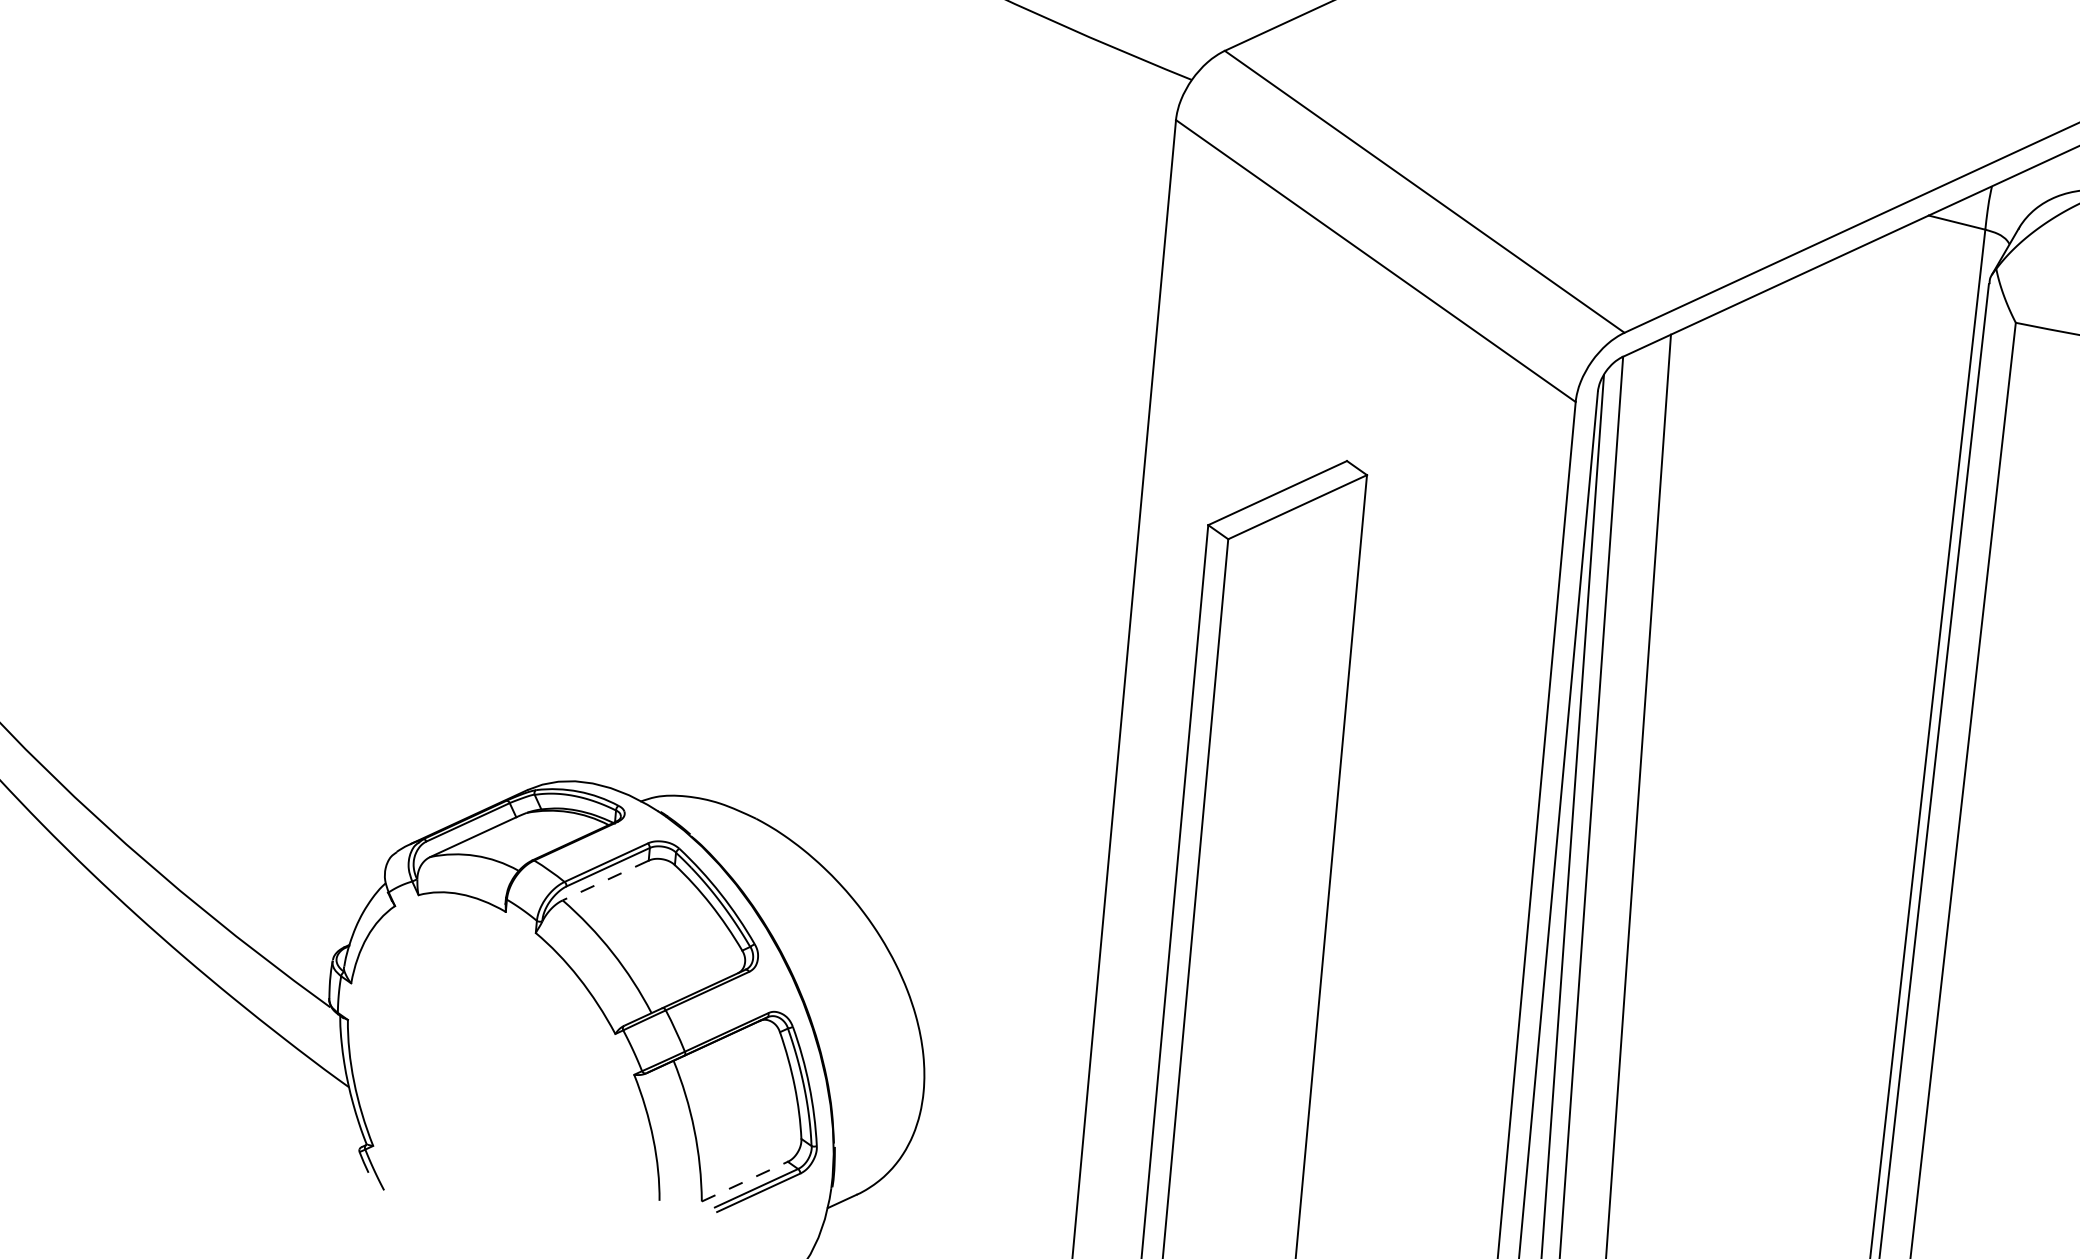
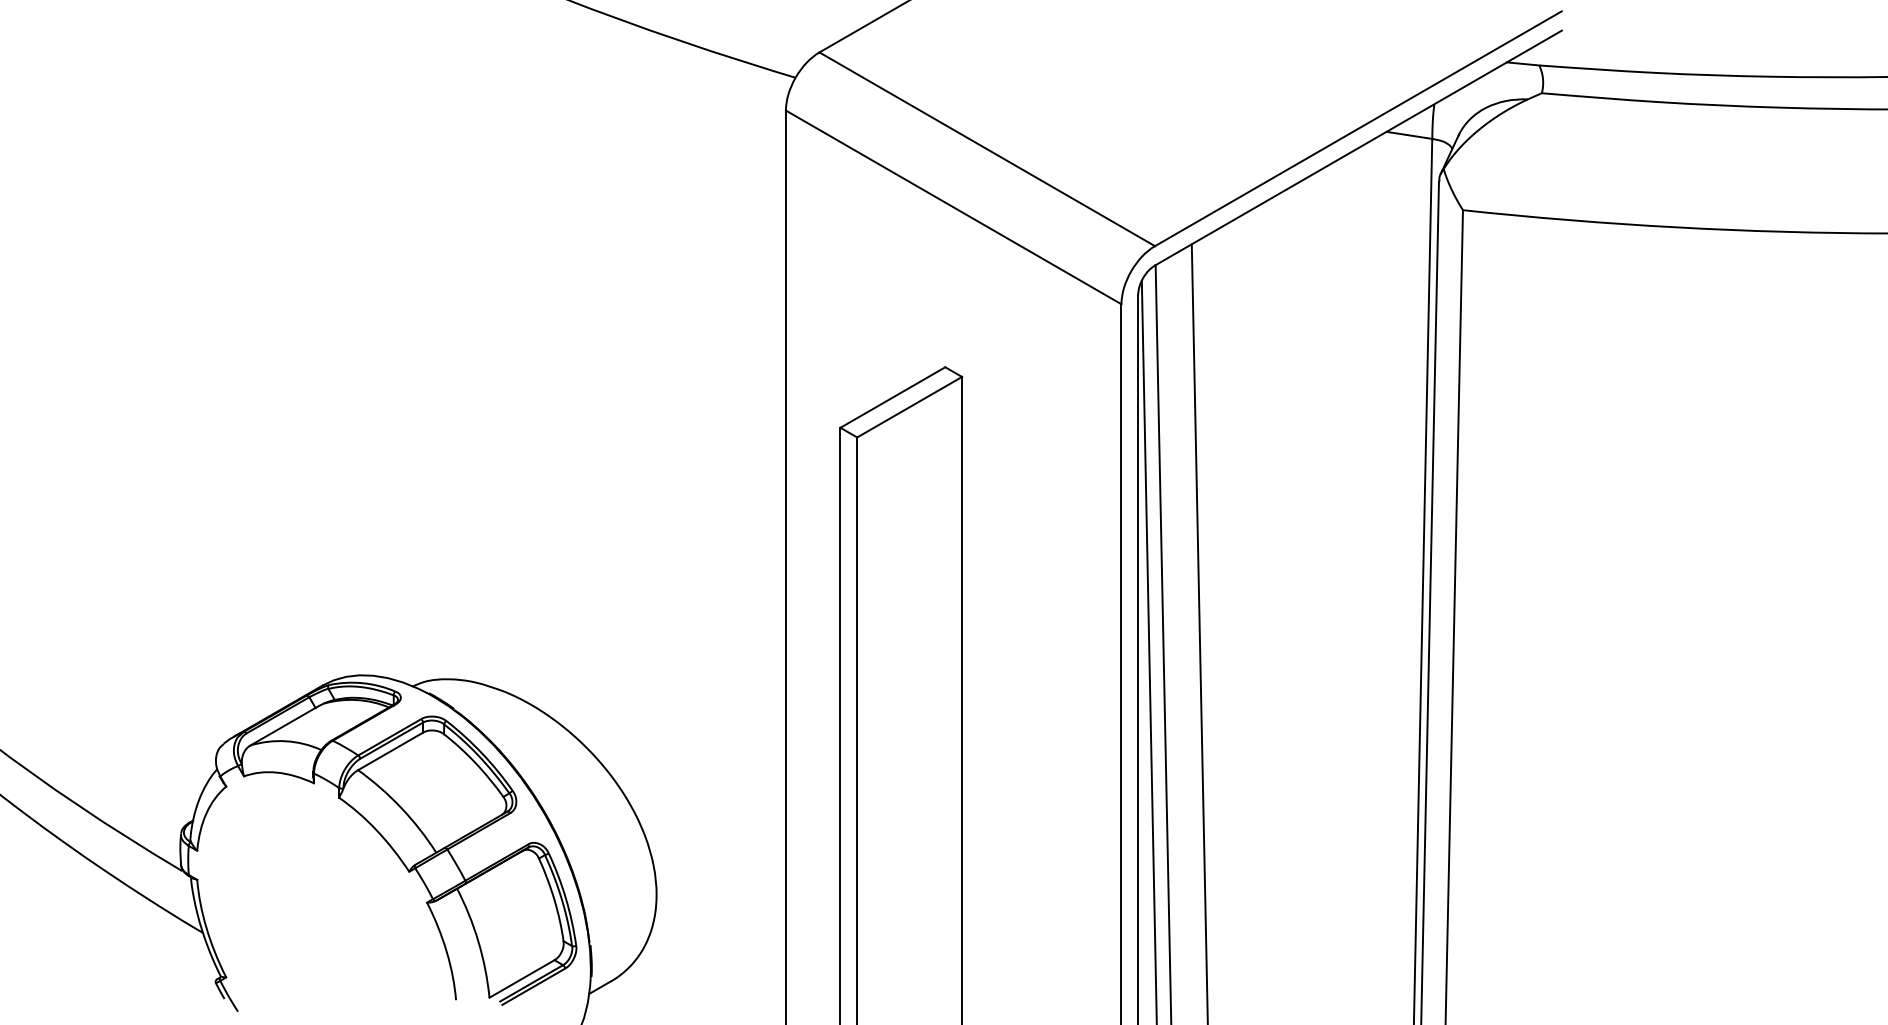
line: (605, 880) -> (390, 751), dashed -> solid
line: (745, 1181) -> (522, 978), dashed -> solid

